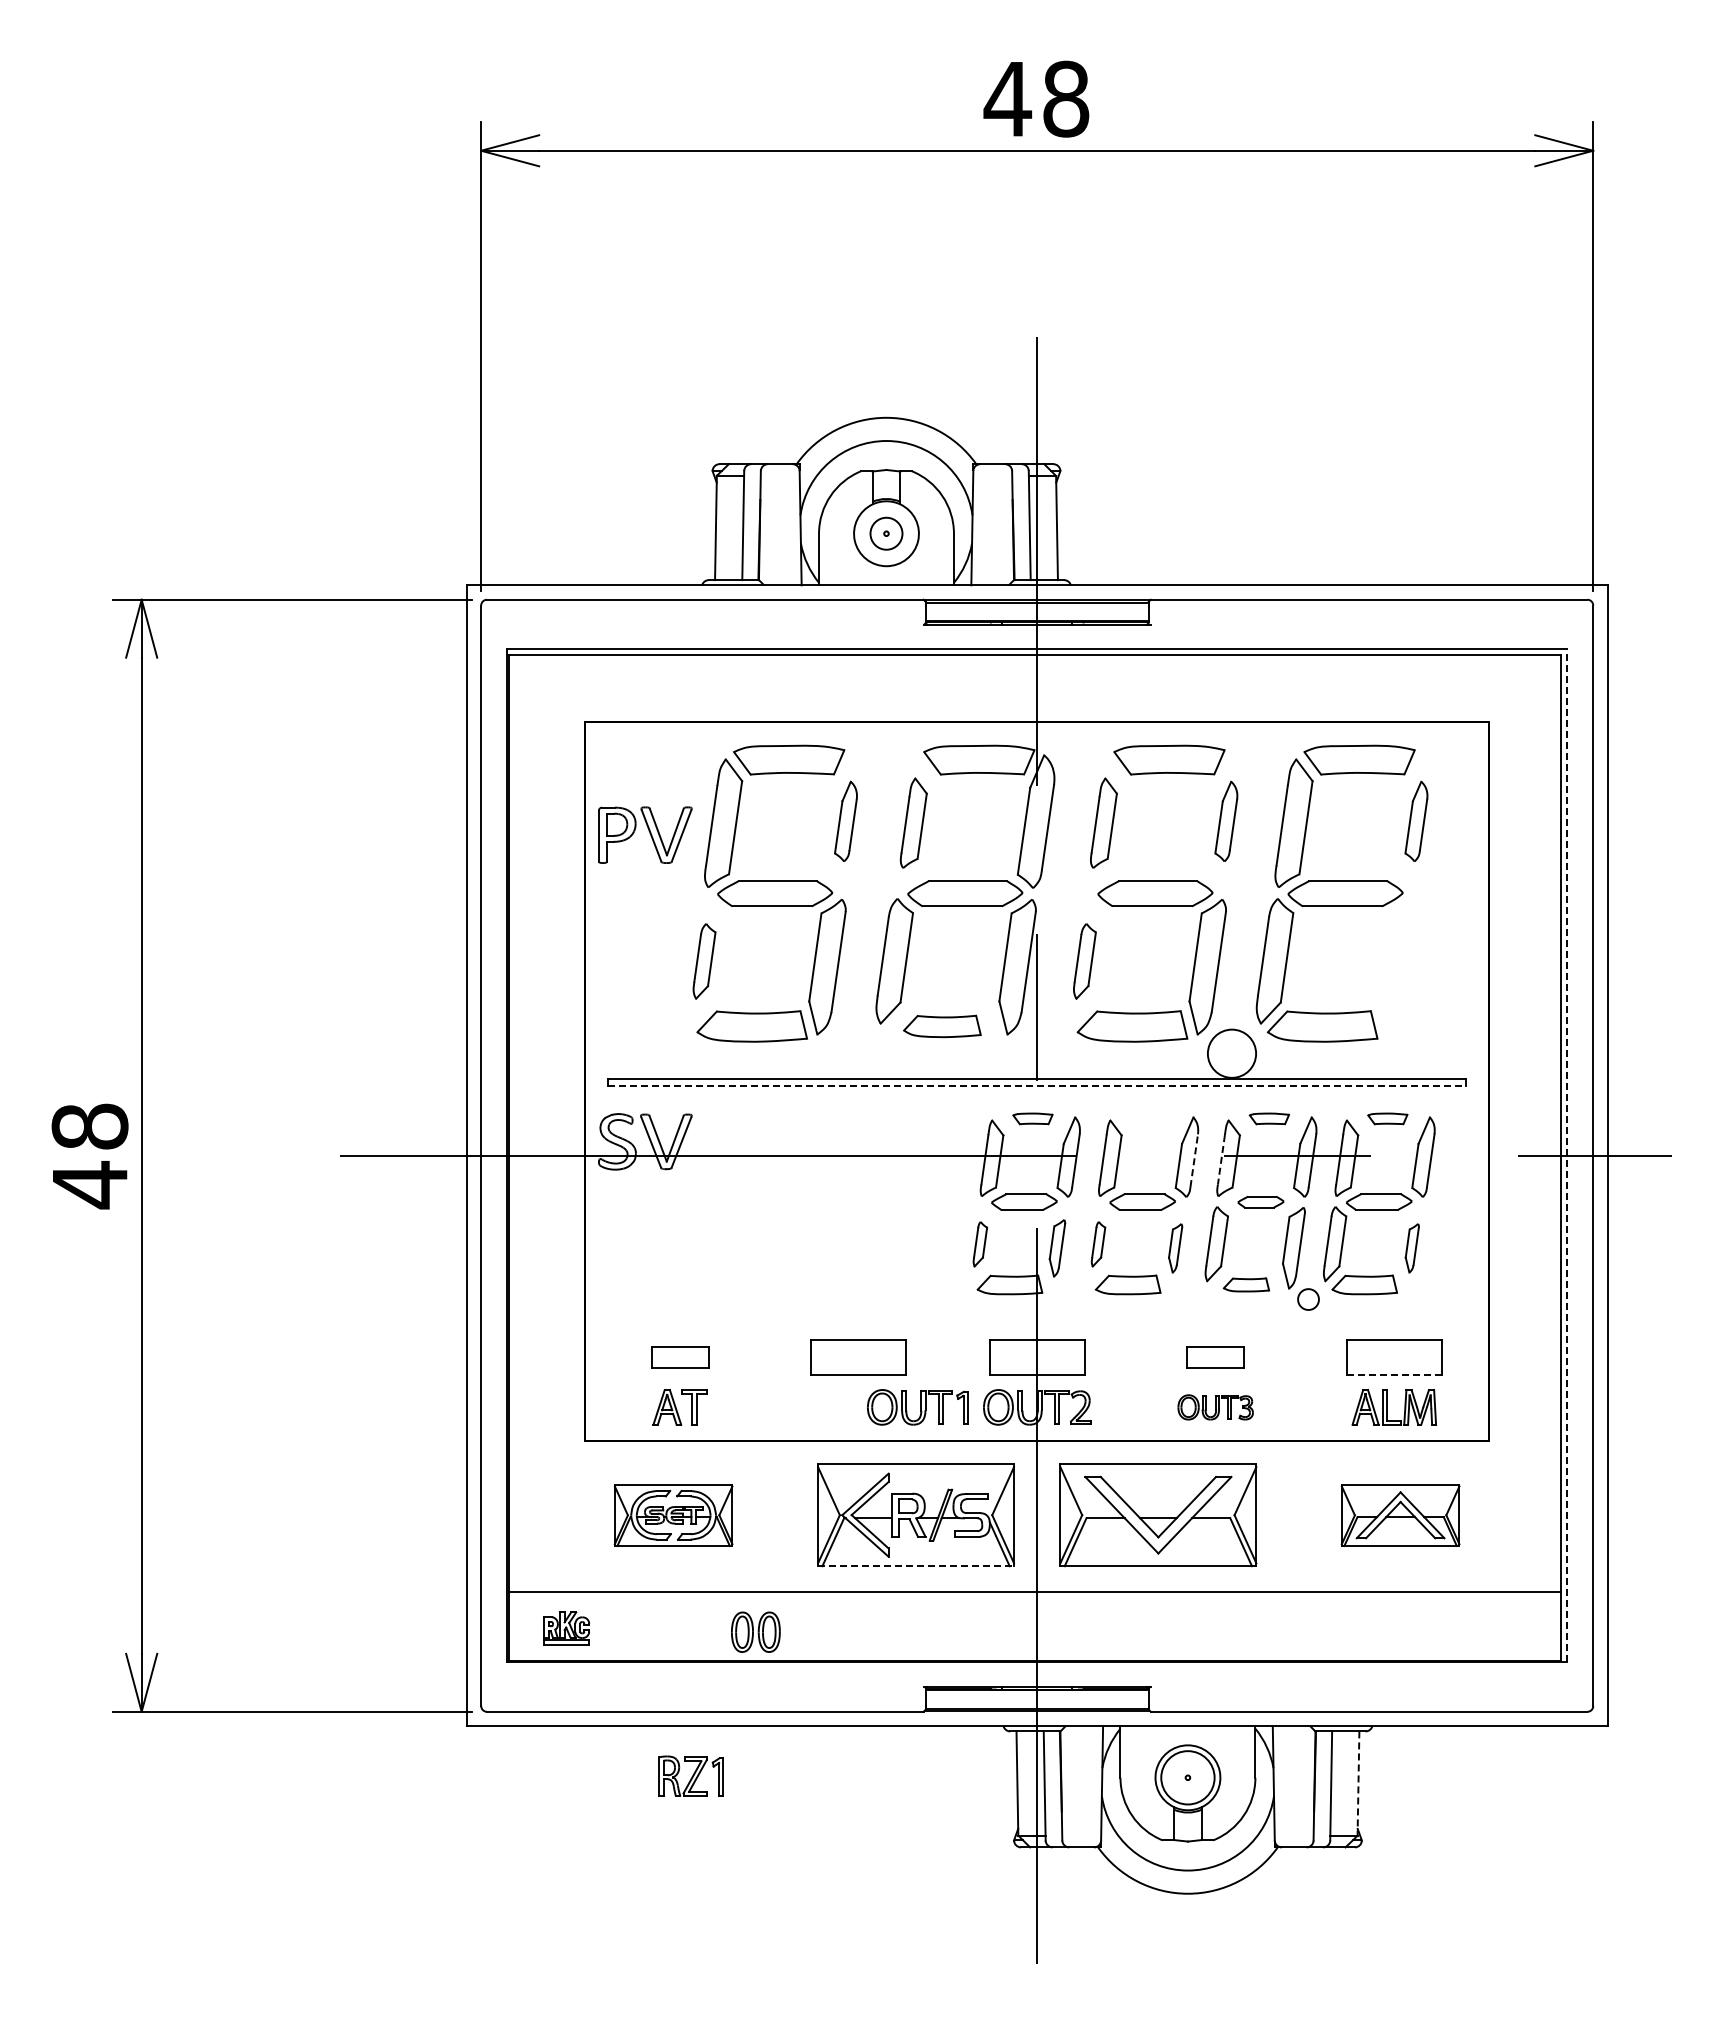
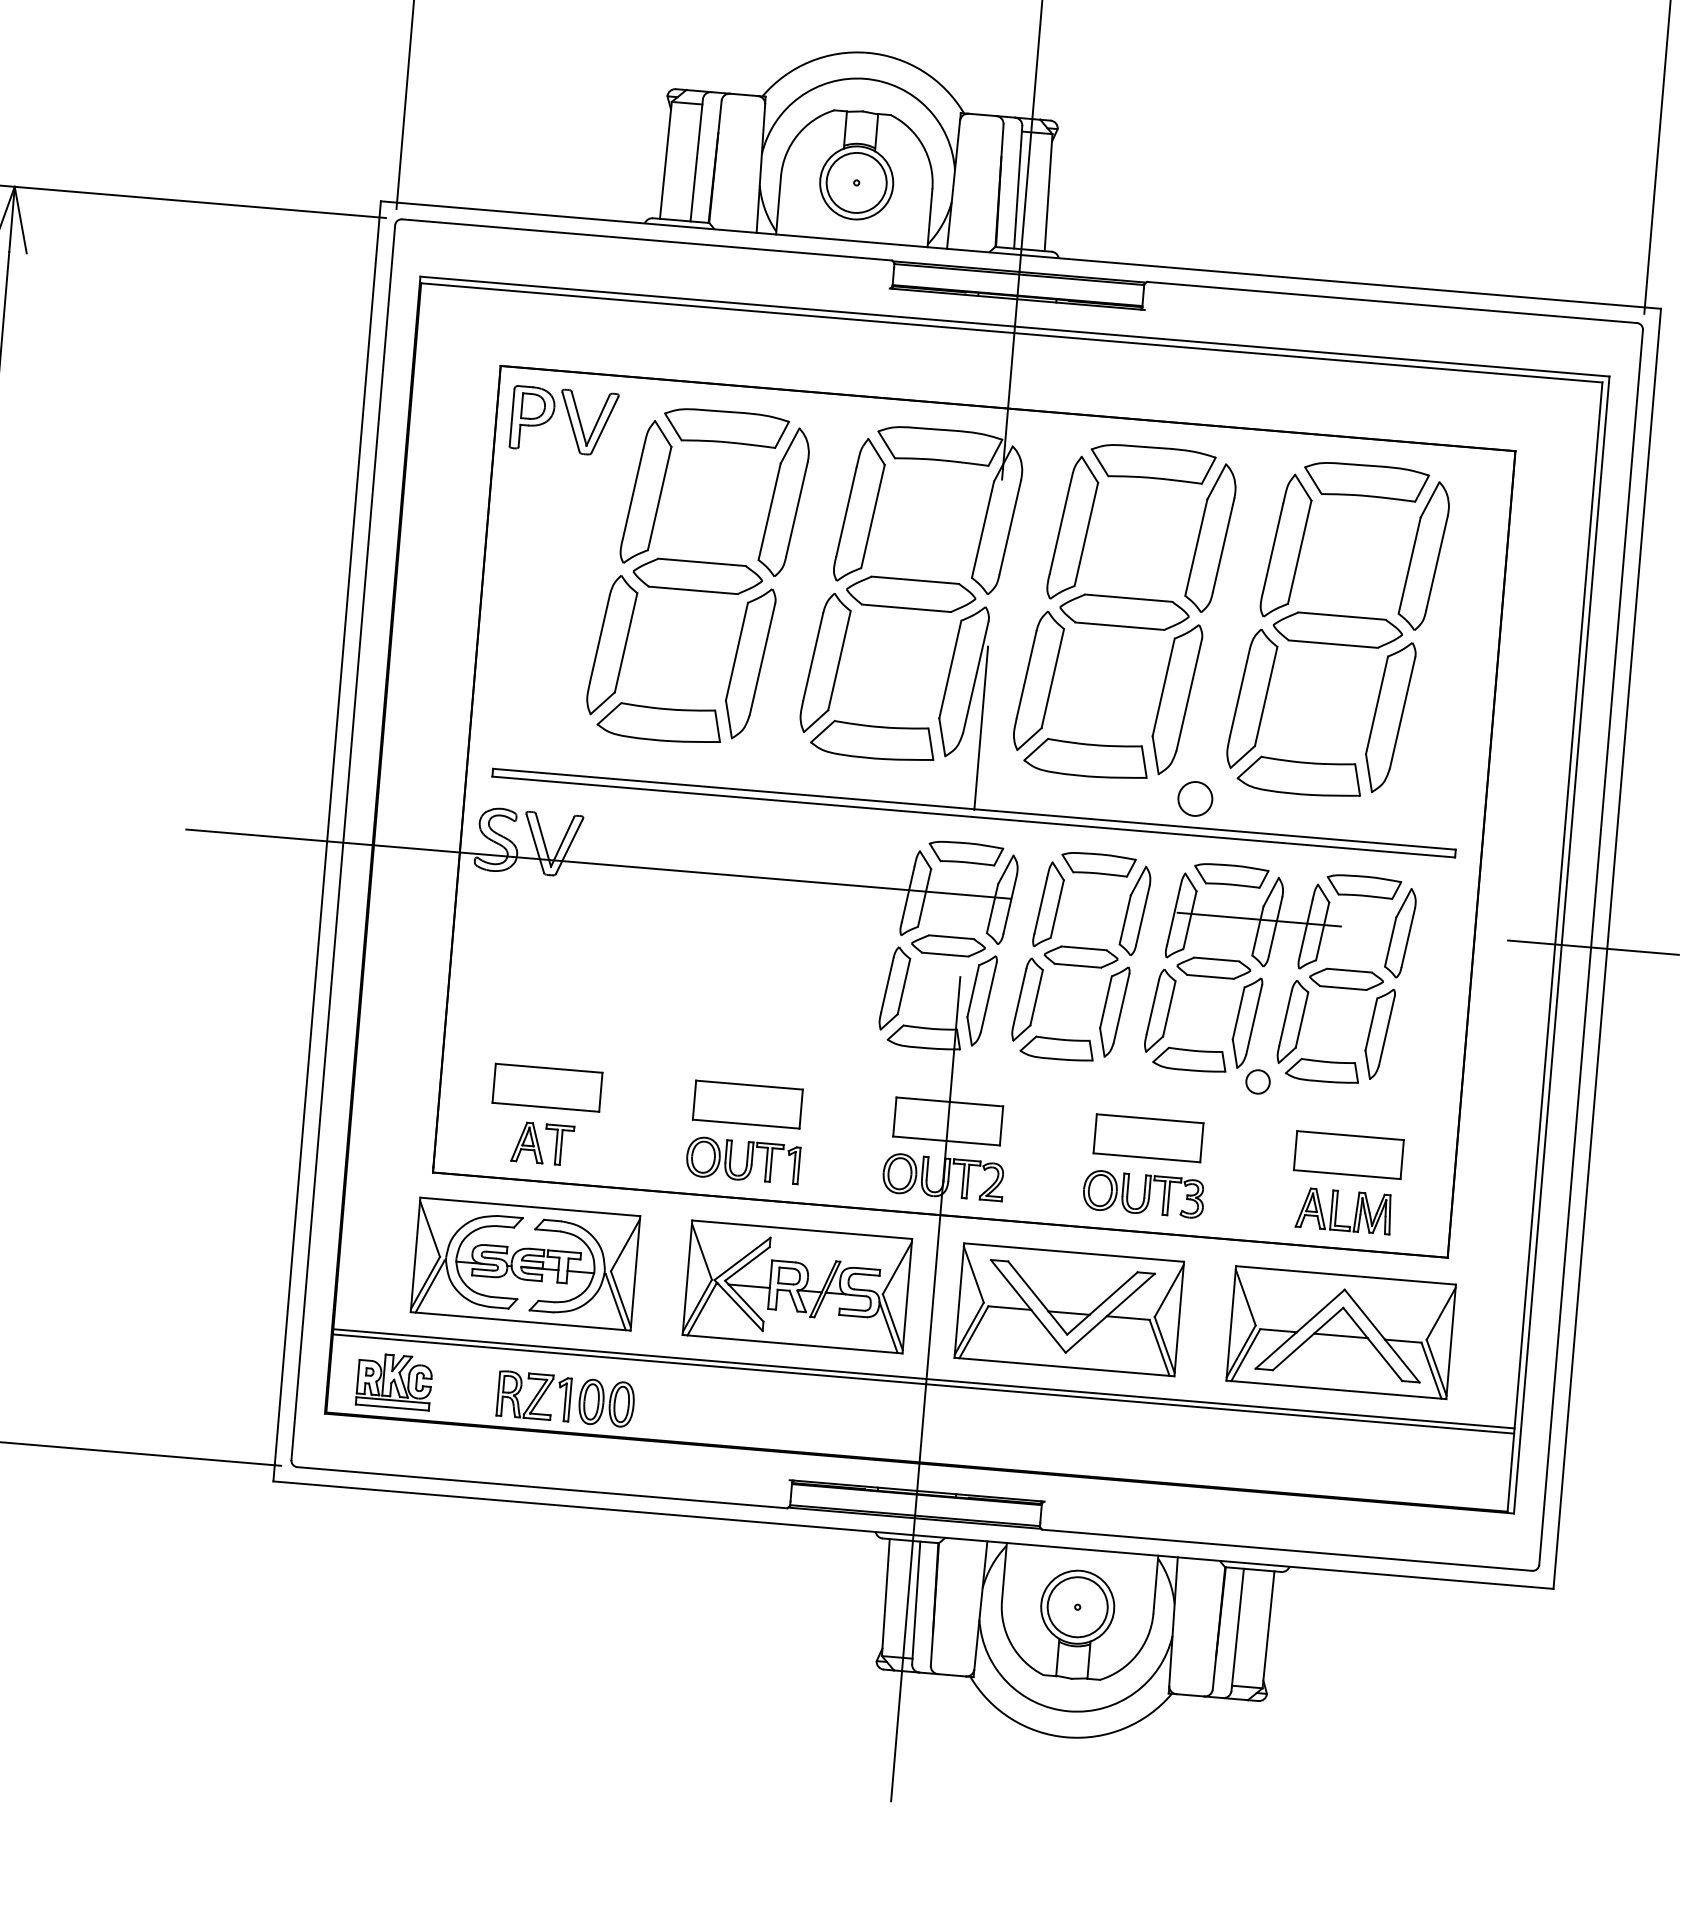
circle: (886, 533) -> (856, 182), size x1.67
part: (845, 821) -> (783, 501), size x1.67
part: (1226, 821) -> (1211, 537), size x1.67
part: (1416, 821) -> (1424, 555), size x1.67
part: (913, 822) -> (859, 509), size x1.43
part: (1103, 822) -> (1072, 527), size x1.43
part: (645, 834) -> (564, 420), moved
part: (704, 961) -> (612, 645), size x1.67
part: (1084, 961) -> (1038, 681), size x1.67
part: (1397, 967) -> (1389, 717), added
part: (942, 1026) -> (873, 741), size x1.43
circle: (1231, 1053) -> (1194, 798), size x0.62
line: (1037, 1086) -> (974, 817), dashed -> solid
part: (1032, 1118) -> (965, 852), size x1.67
part: (1150, 1118) -> (1097, 863), added
part: (1269, 1118) -> (1231, 875), size x1.67
part: (1387, 1118) -> (1363, 886), size x1.67
line: (1567, 1155) -> (1562, 944), dashed -> solid
line: (1221, 1159) -> (1173, 916), dashed -> solid
line: (1194, 1160) -> (1143, 915), dashed -> solid
part: (1260, 1201) -> (1213, 967), size x1.43
part: (980, 1244) -> (895, 989), size x1.67
part: (1098, 1244) -> (1027, 1000), size x1.67
part: (1057, 1248) -> (981, 1001), size x1.43
part: (1175, 1248) -> (1113, 1012), size x1.67
part: (1412, 1248) -> (1379, 1034), size x1.67
part: (1246, 1284) -> (1189, 1059), size x1.43
part: (680, 1357) -> (547, 1087), size x1.67
part: (1215, 1357) -> (1148, 1138), size x1.67
line: (1394, 1374) -> (1347, 1174), dashed -> solid
part: (917, 1407) -> (742, 1160), moved
part: (1215, 1407) -> (1143, 1194), size x1.43
part: (673, 1515) -> (525, 1264), size x1.67
part: (1400, 1515) -> (1340, 1332), size x1.67
line: (916, 1566) -> (793, 1344), dashed -> solid
line: (1034, 1587) -> (923, 1379), added
part: (566, 1628) -> (394, 1381), size x1.43
part: (690, 1775) -> (533, 1395), moved
line: (1358, 1784) -> (1268, 1630), dashed -> solid

